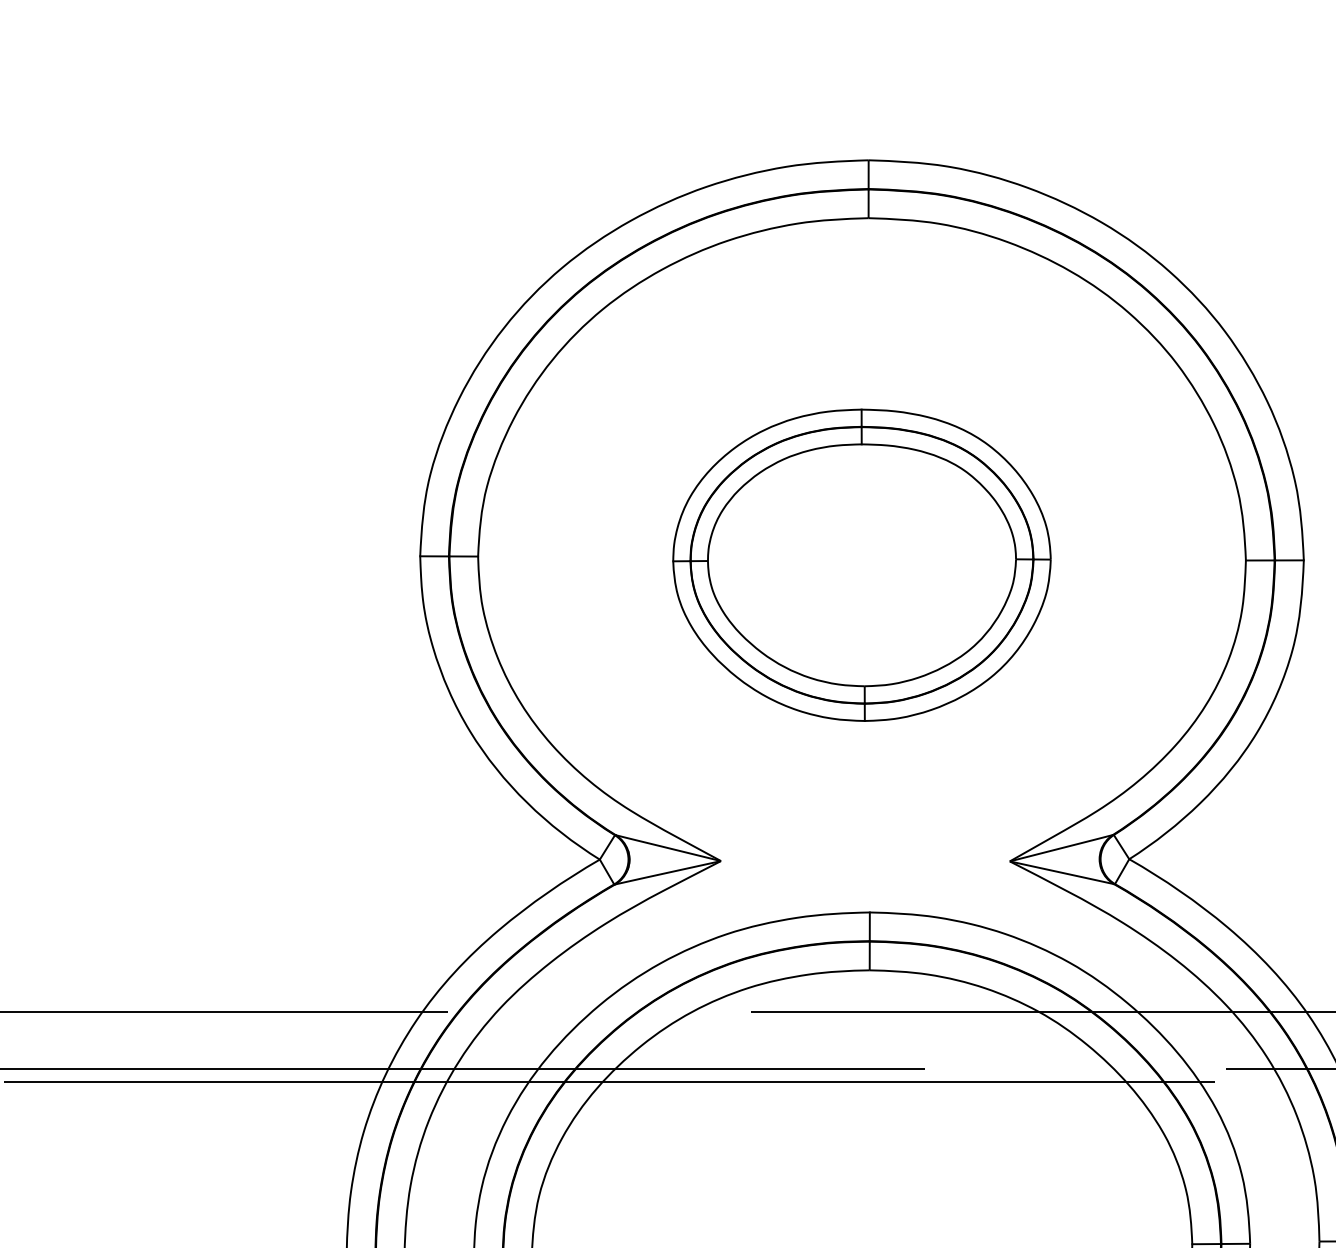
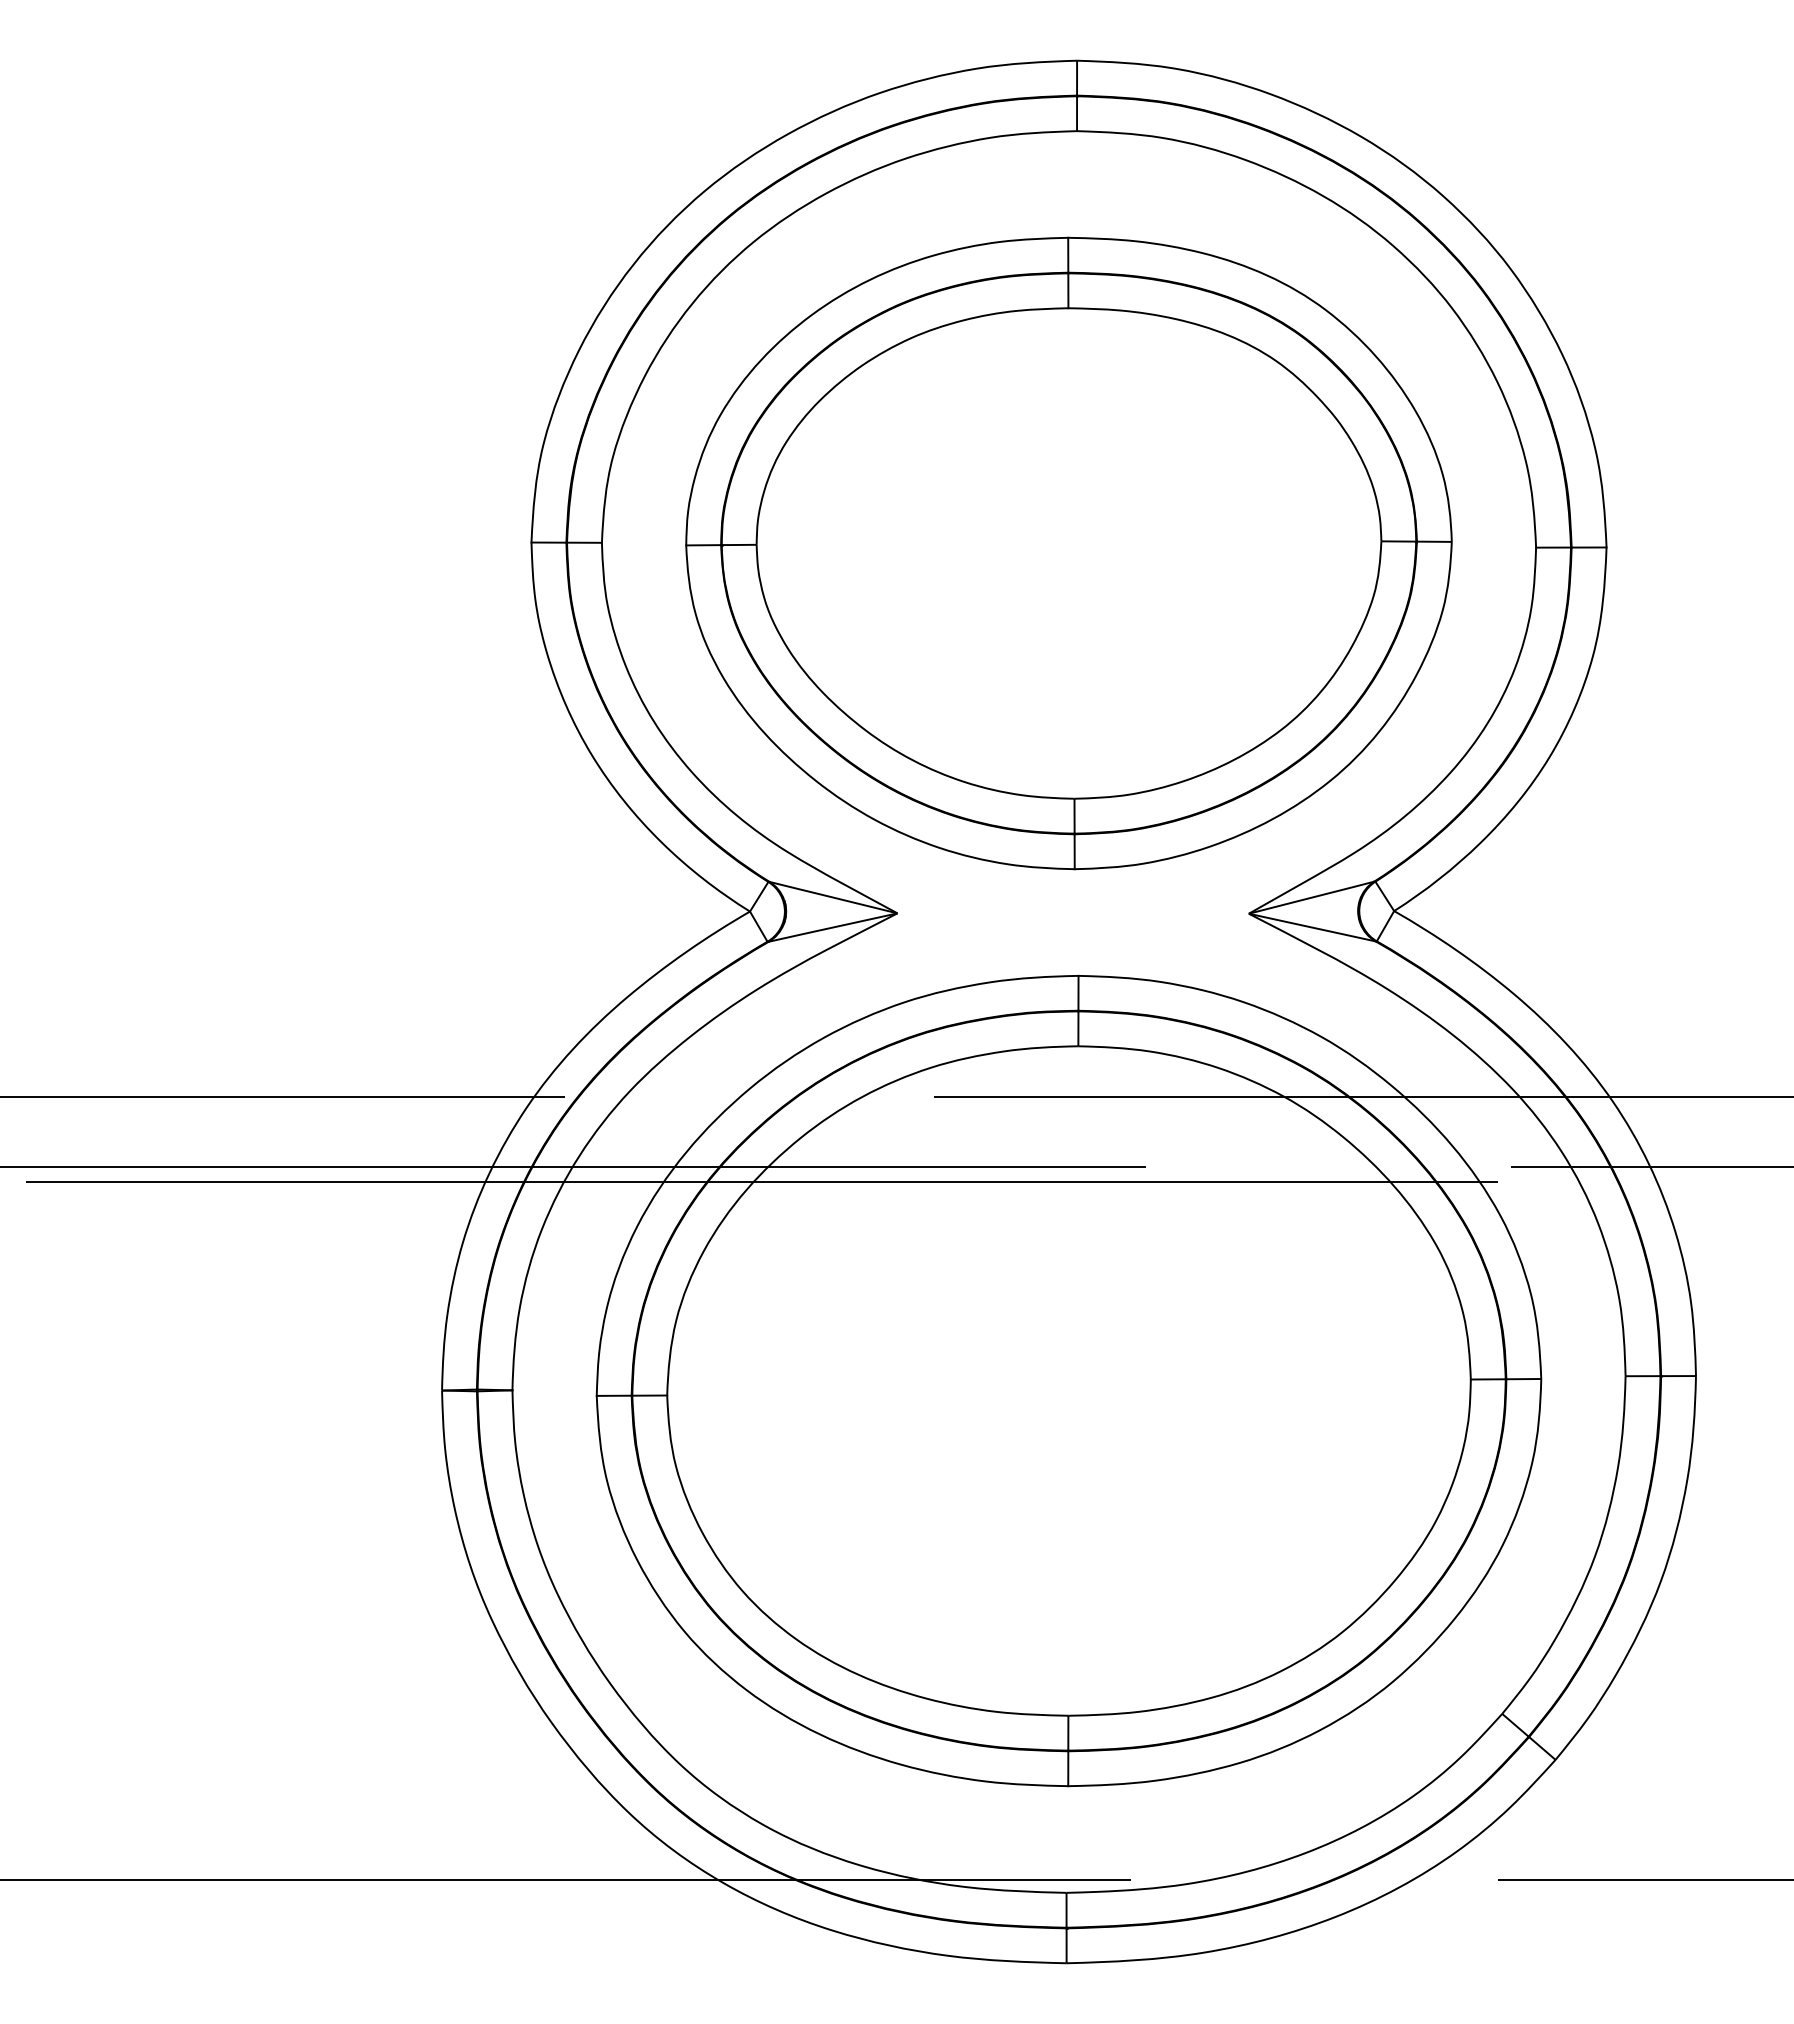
part: (861, 565) -> (1068, 553), size x1.67

